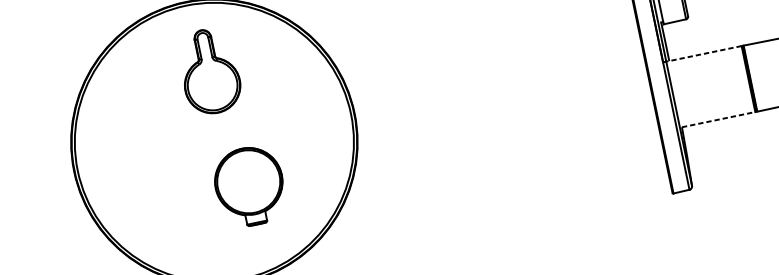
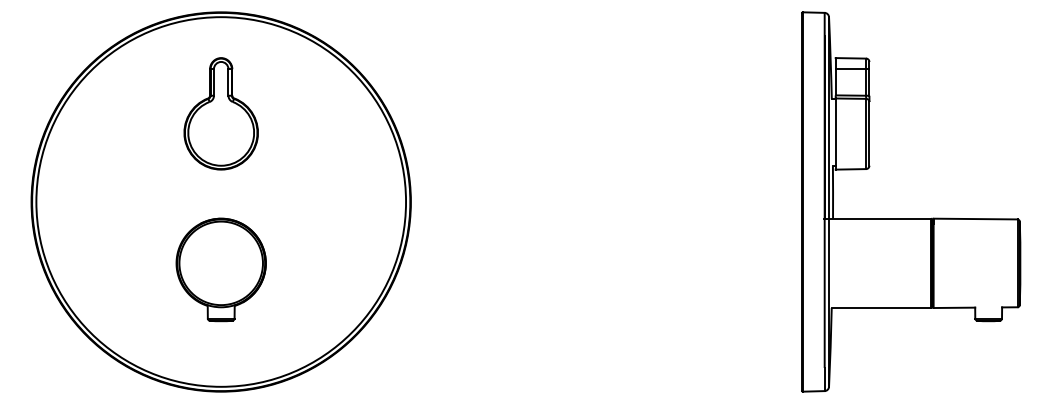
line: (702, 54) -> (877, 218), dashed -> solid
part: (209, 71) -> (220, 113), moved
line: (718, 119) -> (881, 307), dashed -> solid
part: (249, 186) -> (220, 269), moved

